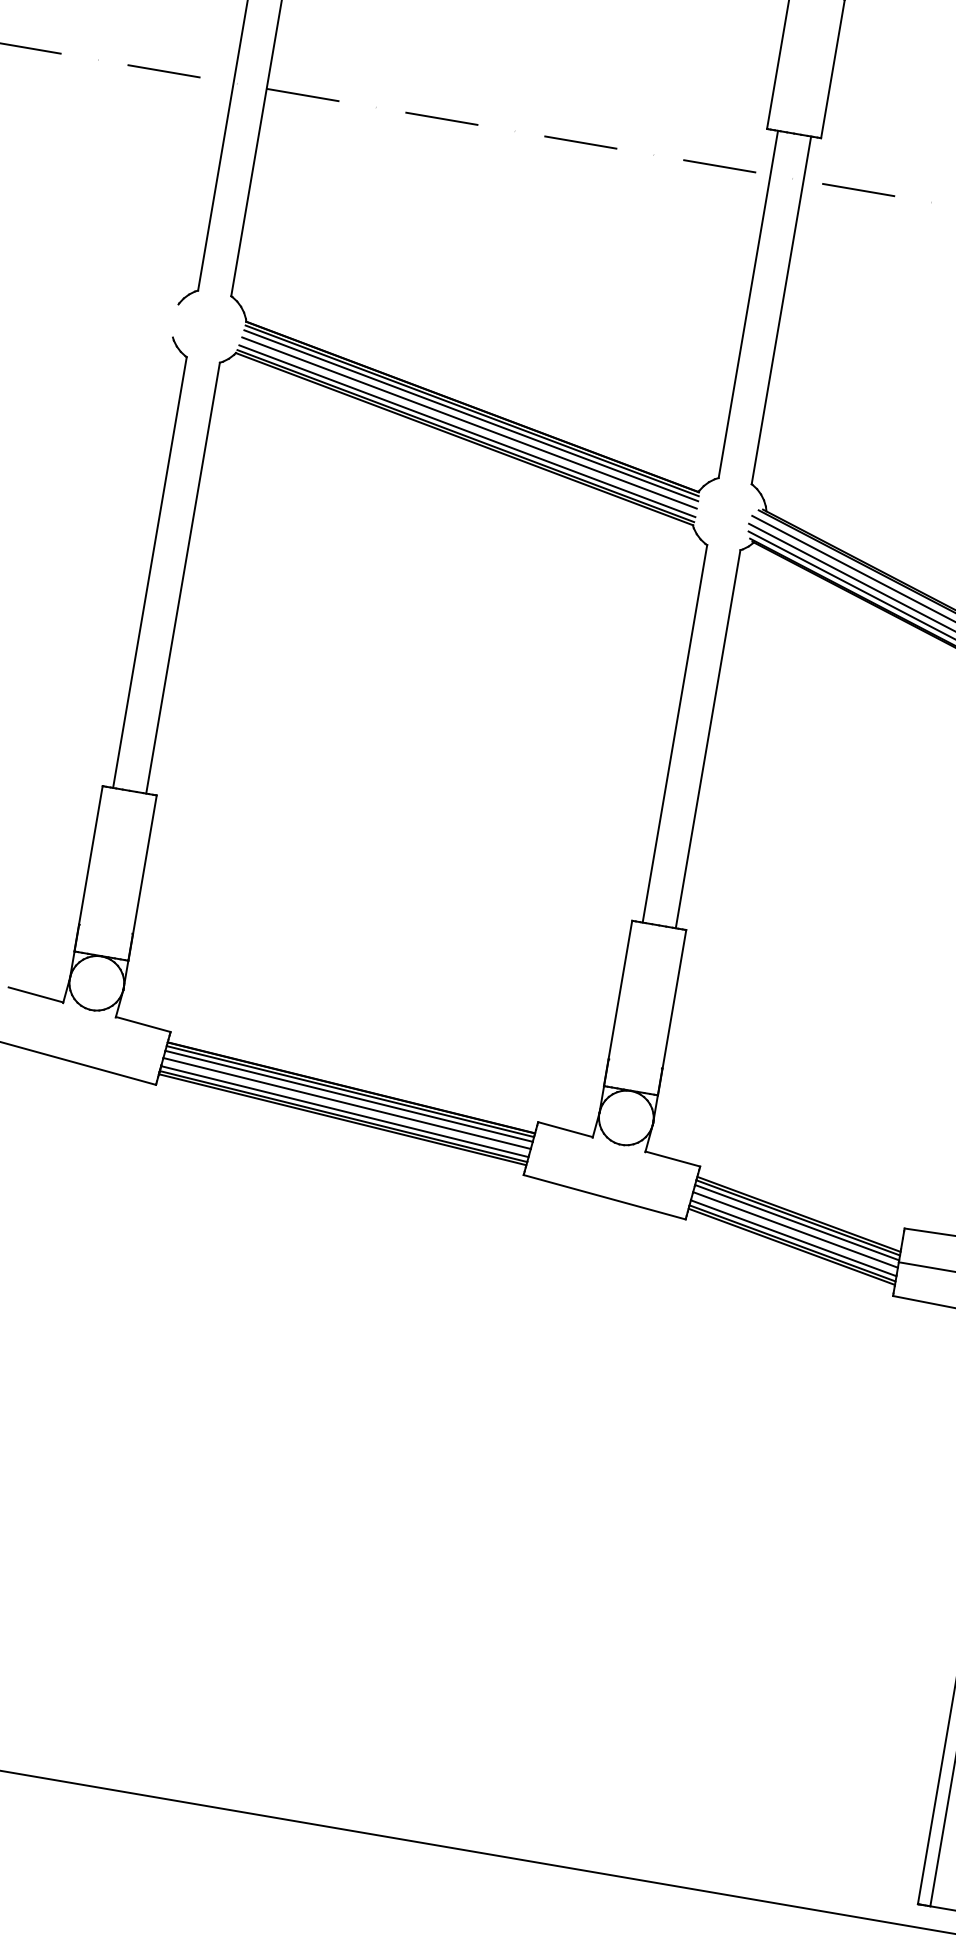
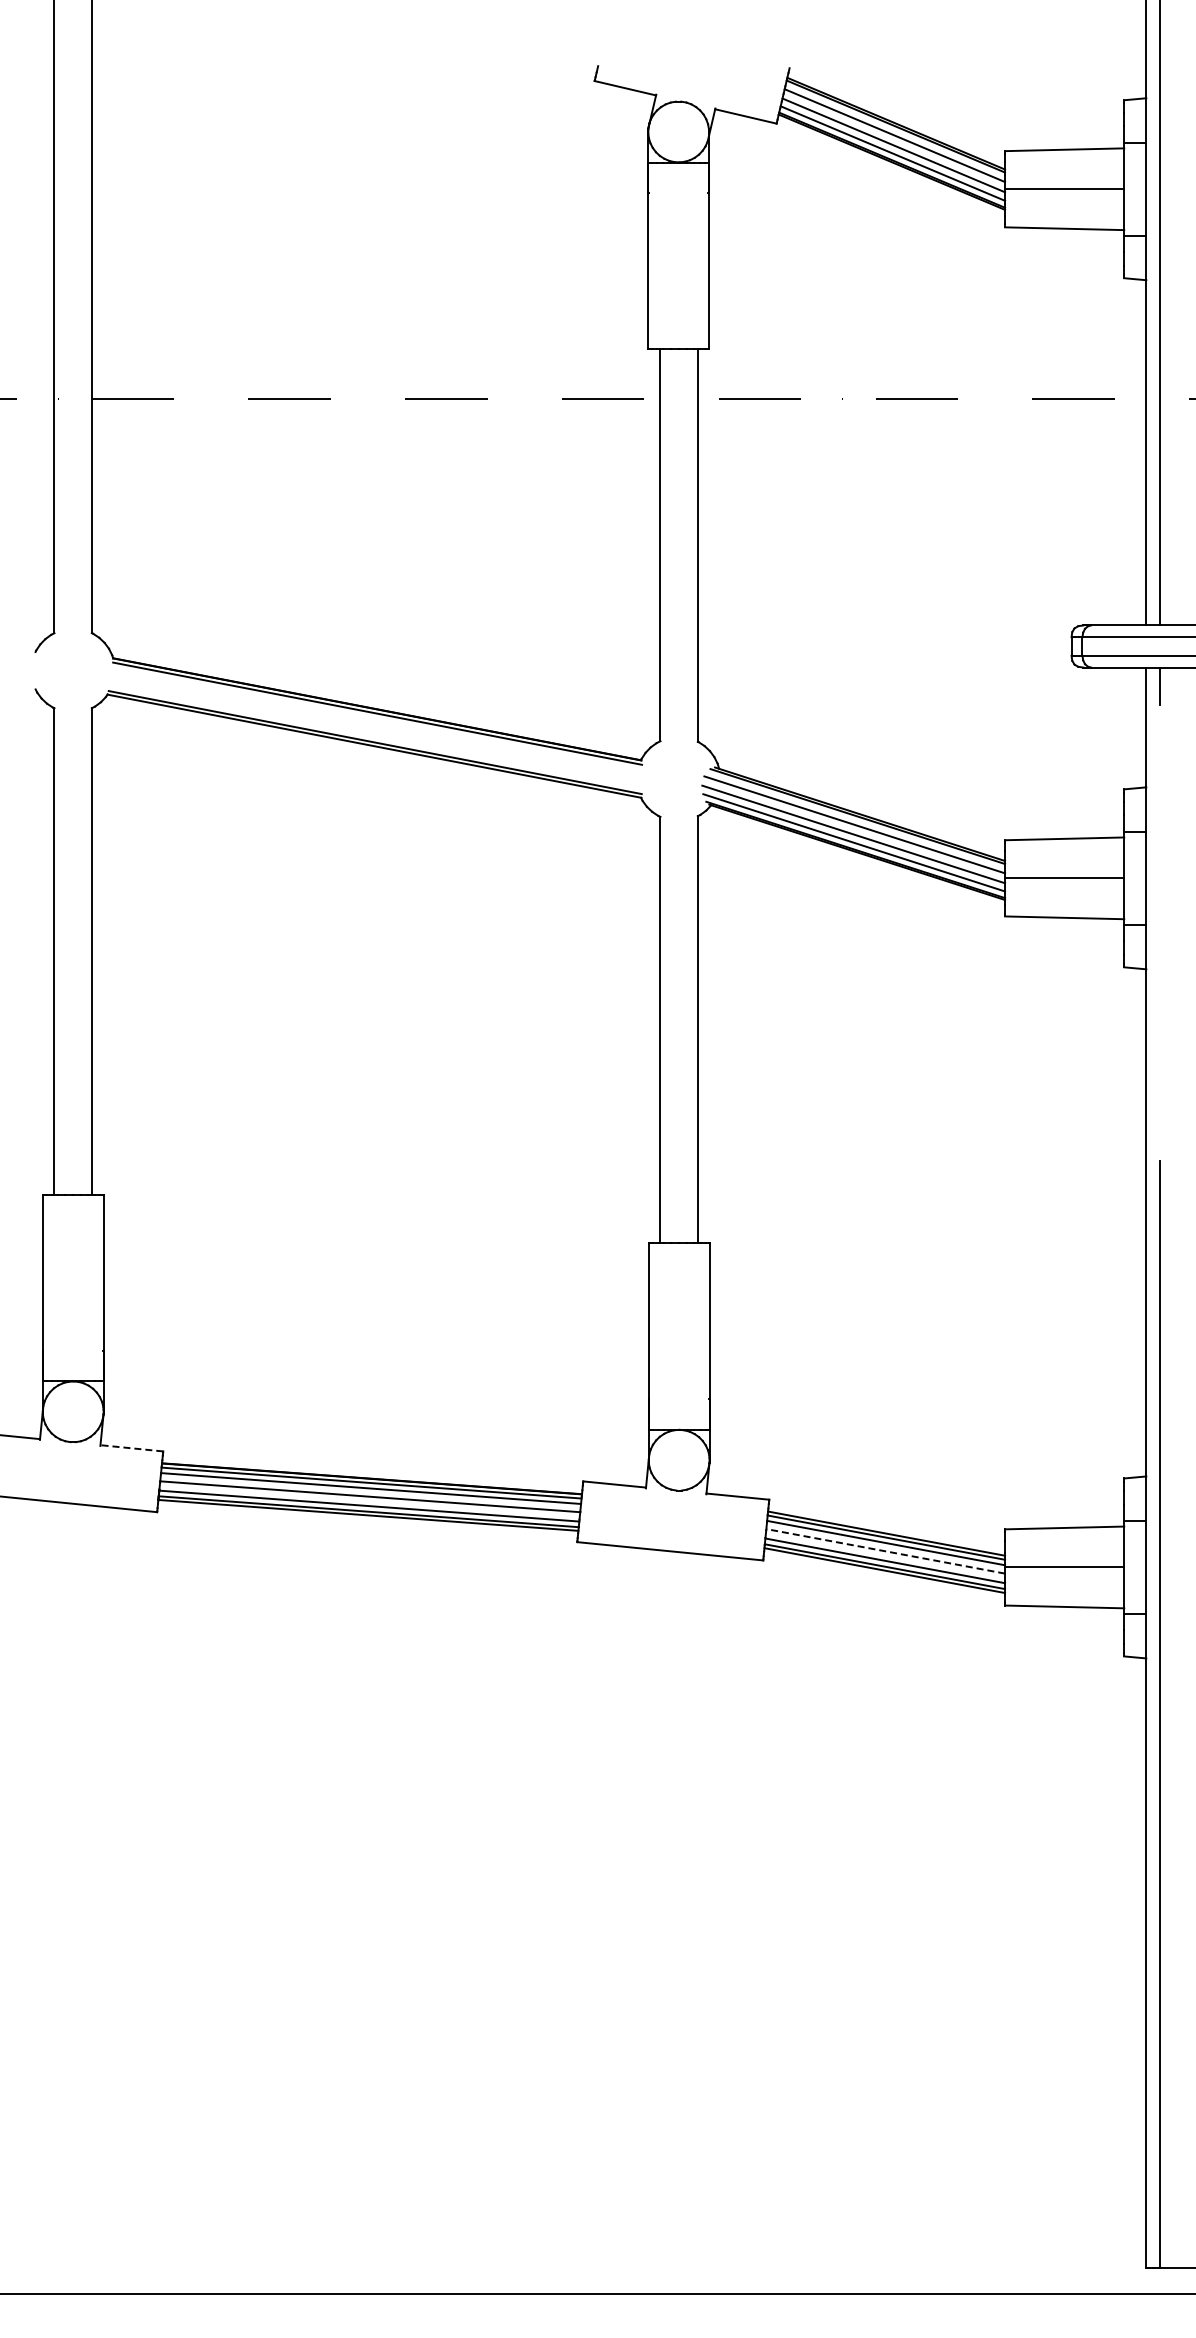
line: (471, 415) -> (377, 719), removed
line: (469, 422) -> (376, 727), removed
line: (466, 430) -> (375, 736), removed
line: (142, 1024) -> (131, 1448), solid -> dashed
line: (795, 1230) -> (885, 1551), solid -> dashed

